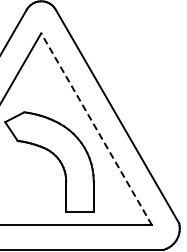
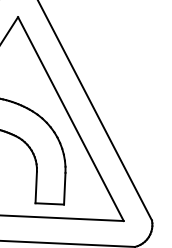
line: (96, 129) -> (70, 119), dashed -> solid

